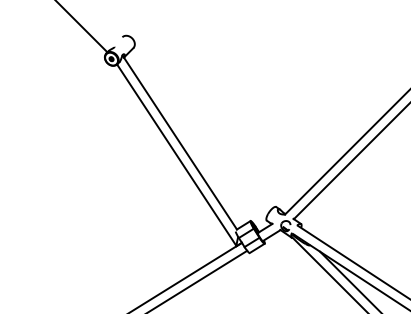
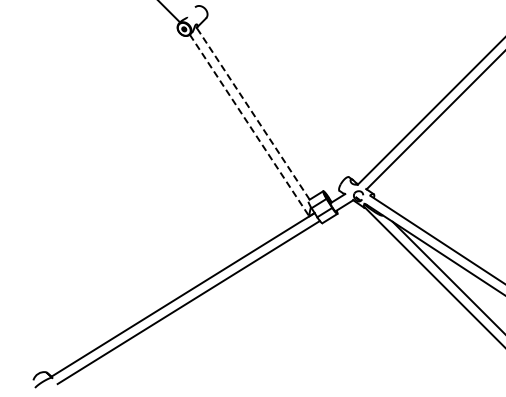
line: (179, 142) -> (252, 112), solid -> dashed
line: (176, 155) -> (249, 125), solid -> dashed

